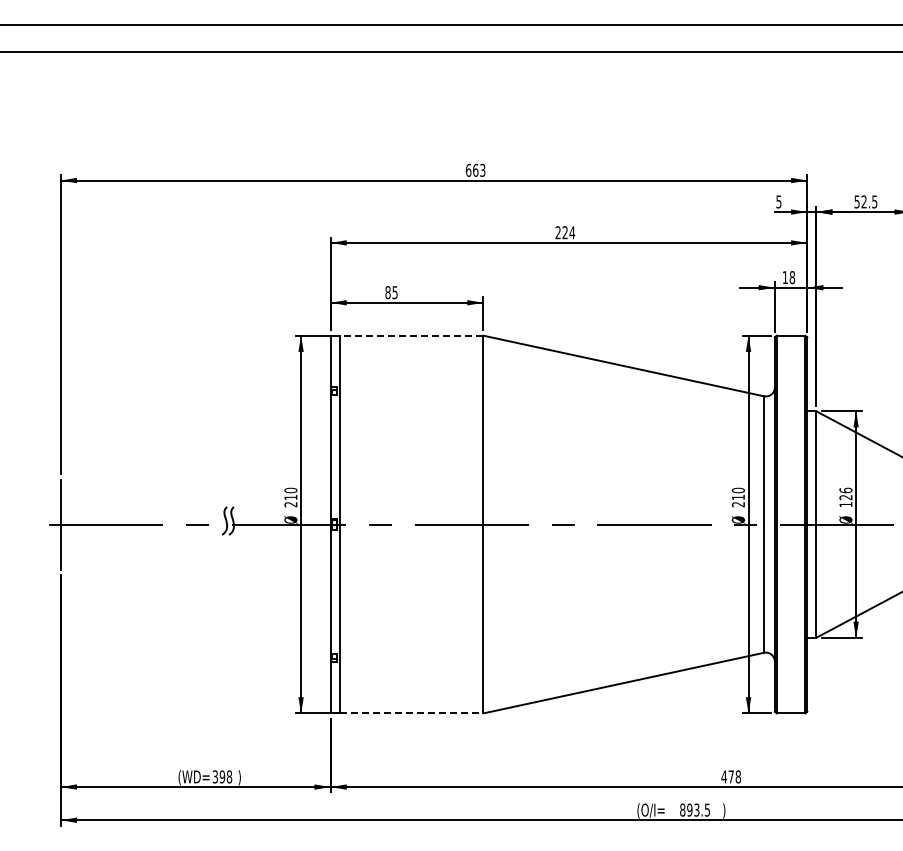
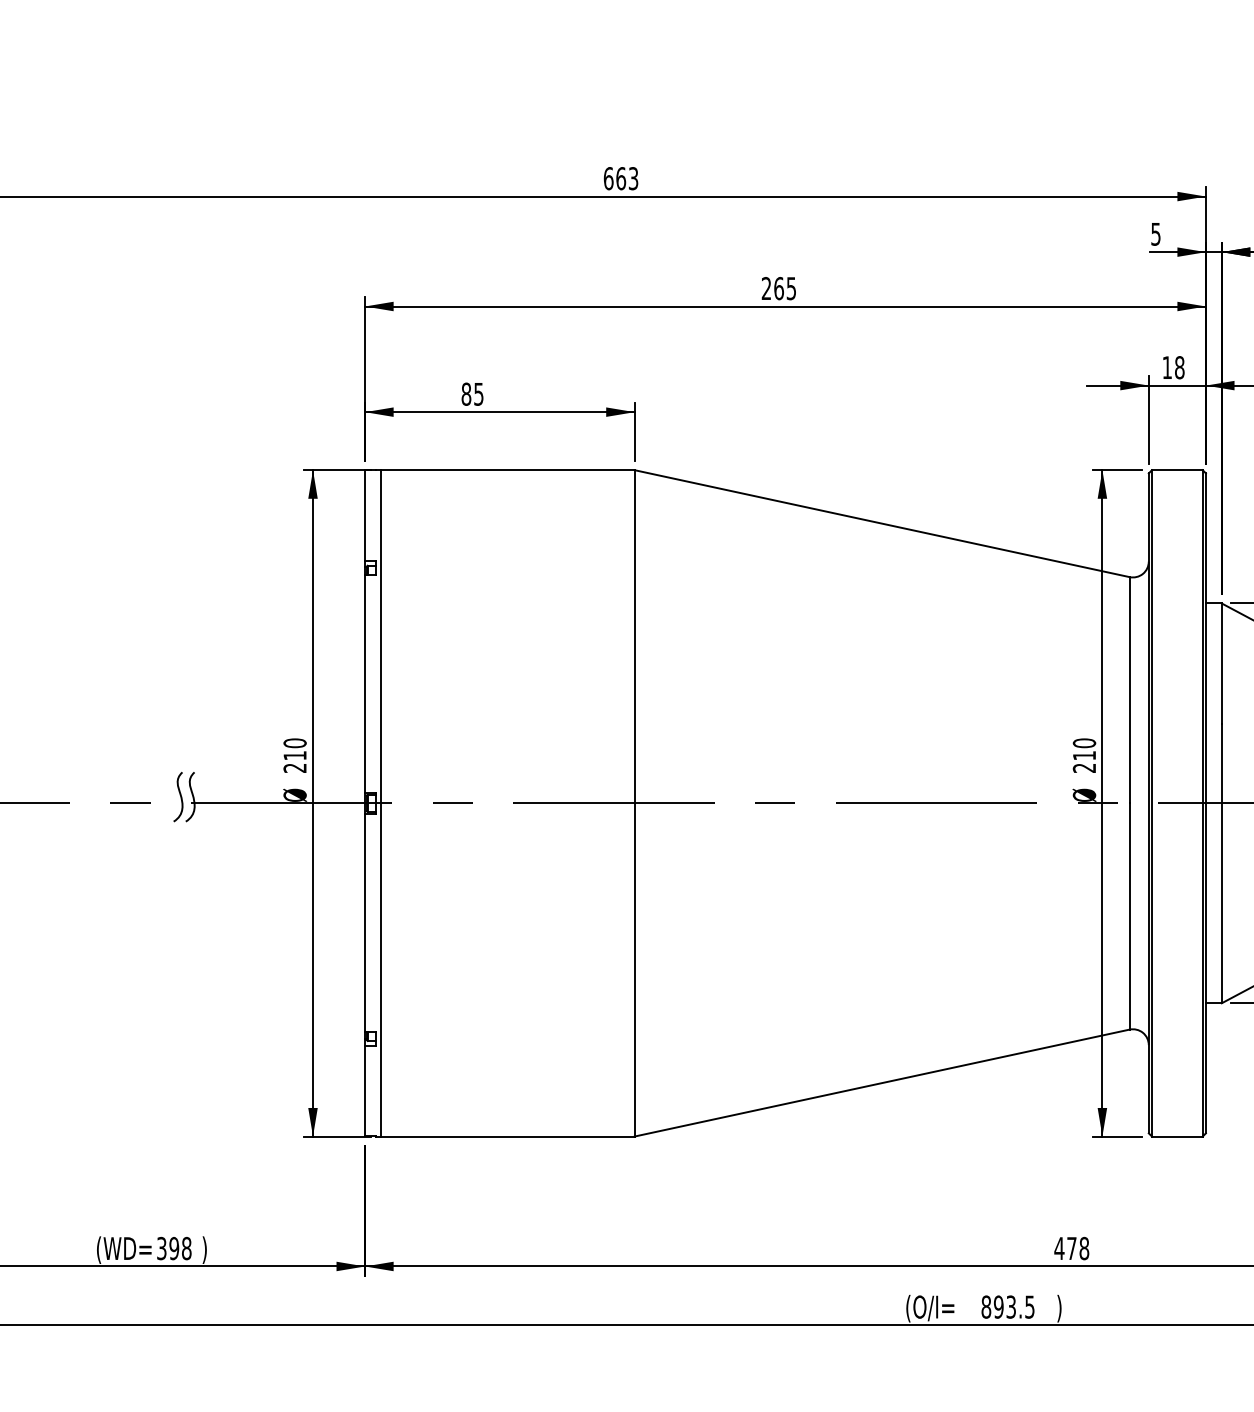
text: (568, 232) -> (784, 288), 224 -> 265
line: (411, 335) -> (507, 469), dashed -> solid
line: (411, 713) -> (507, 1136), dashed -> solid

